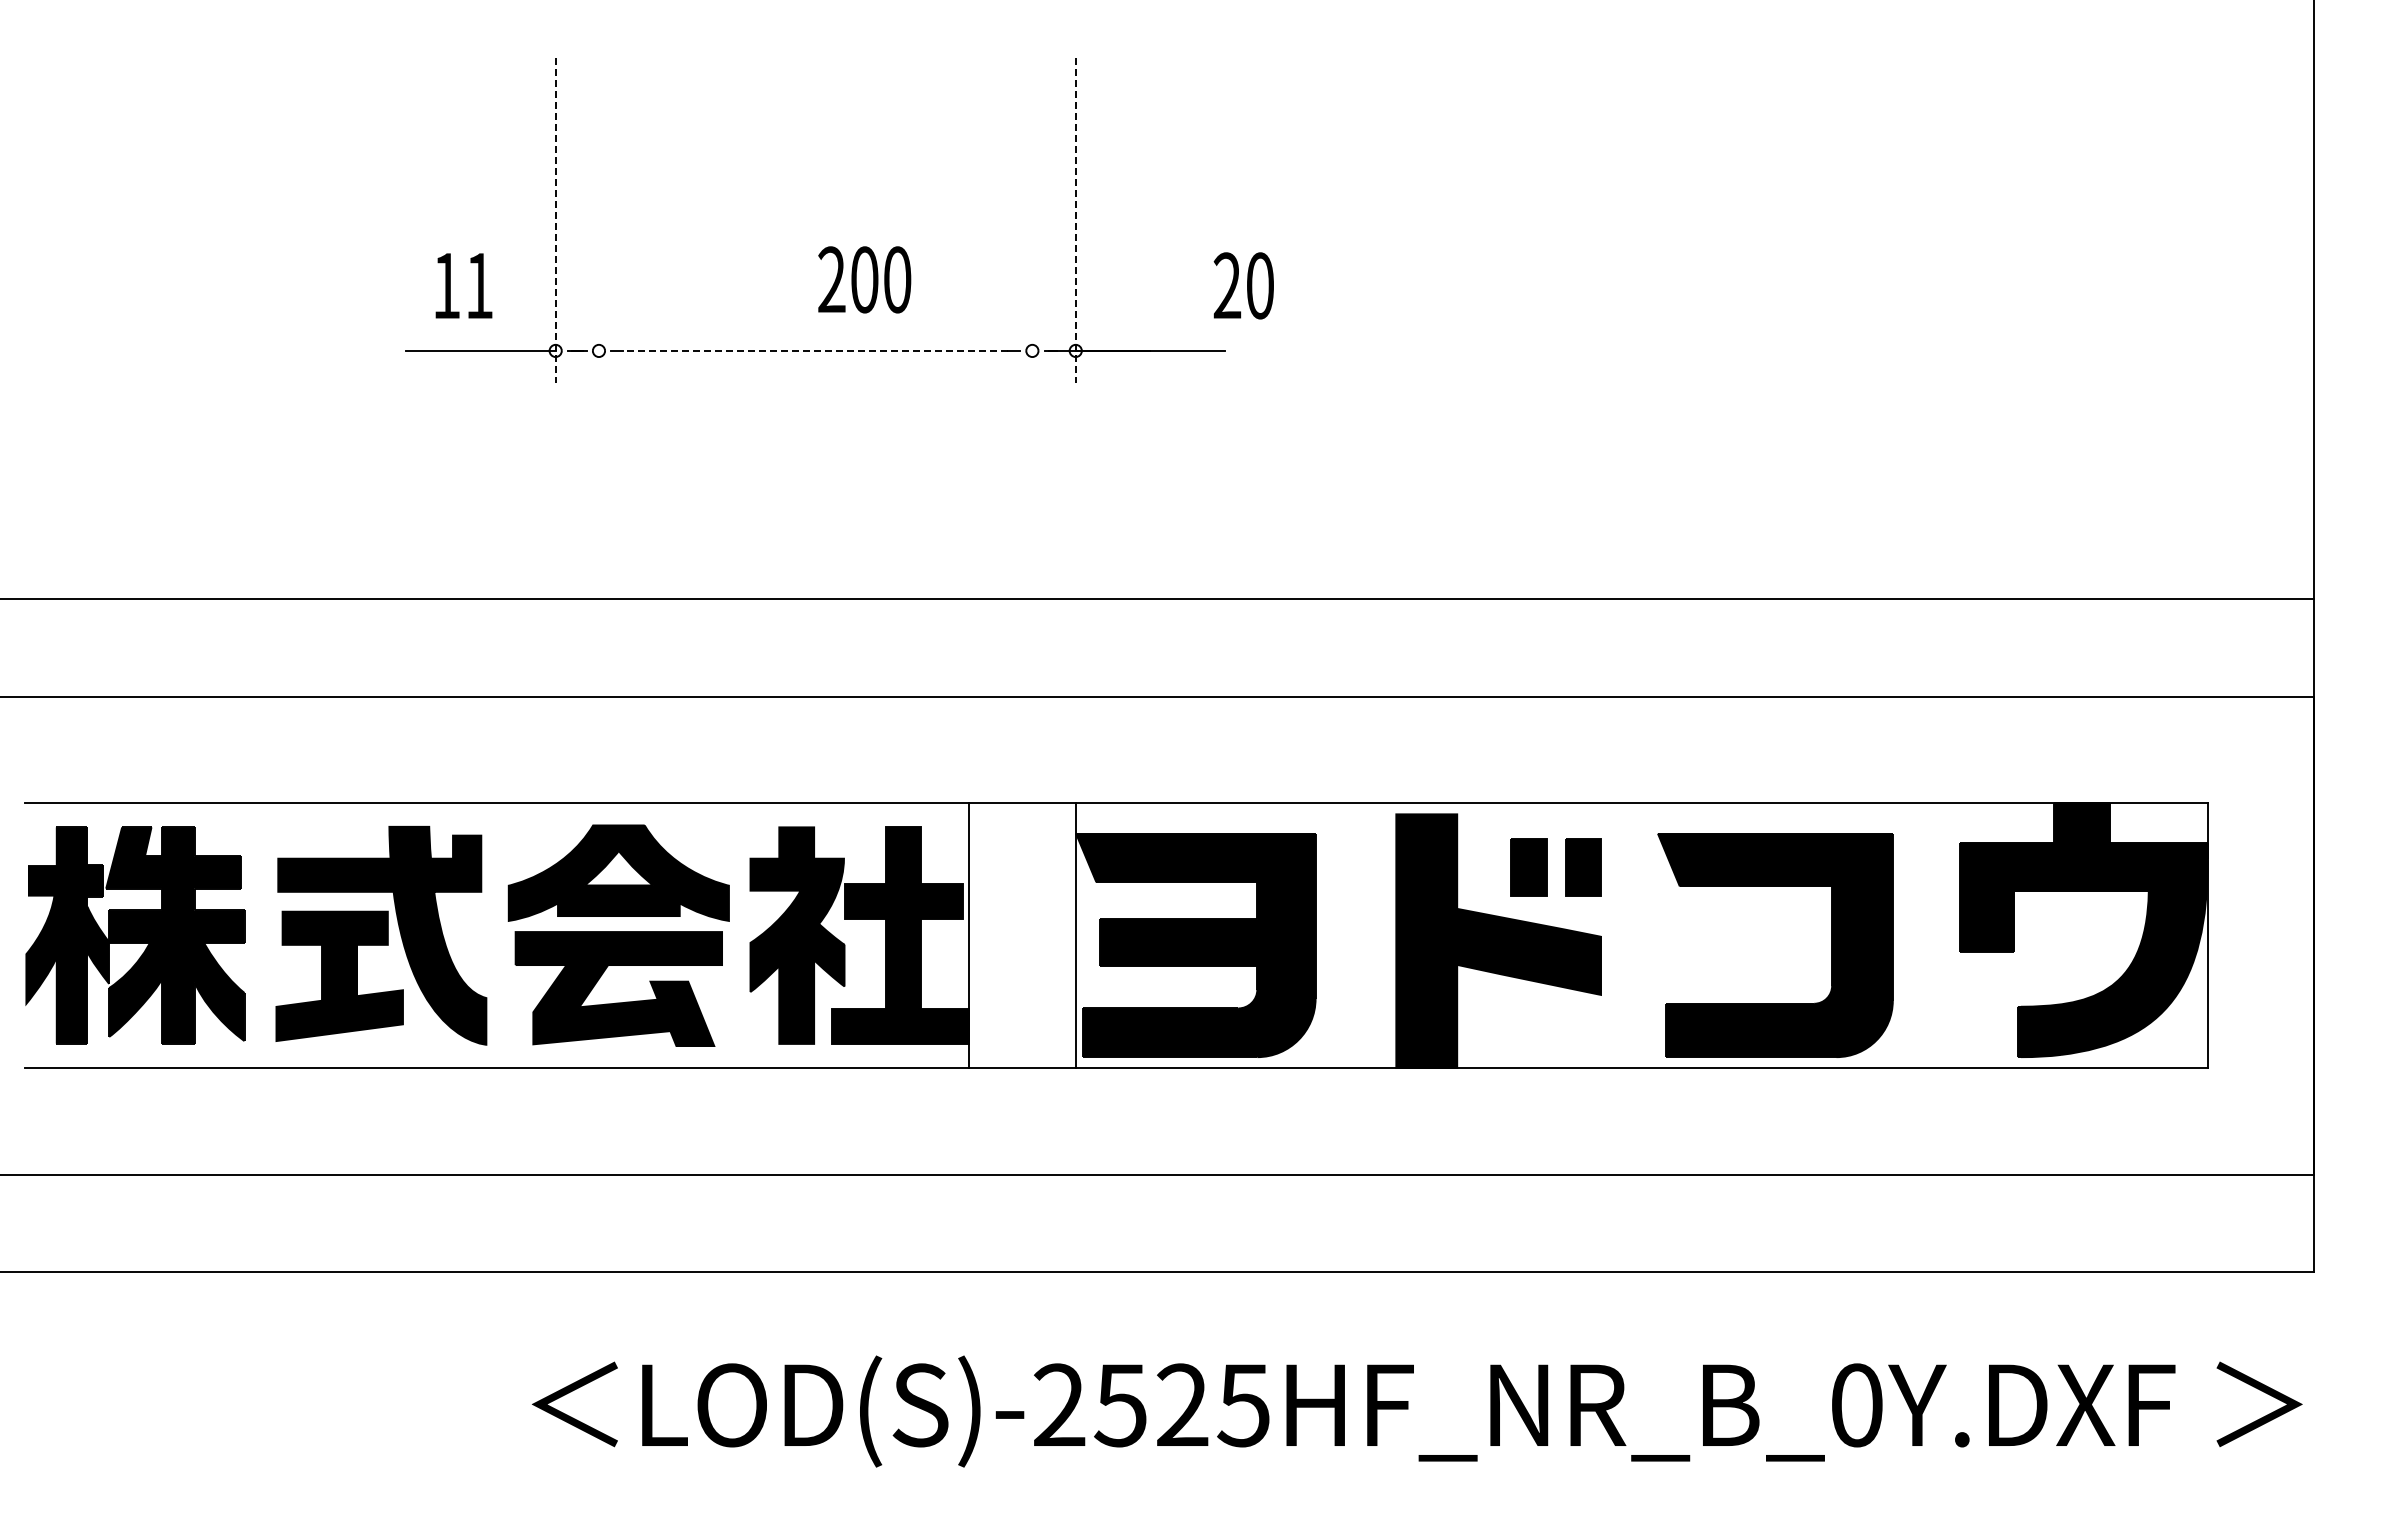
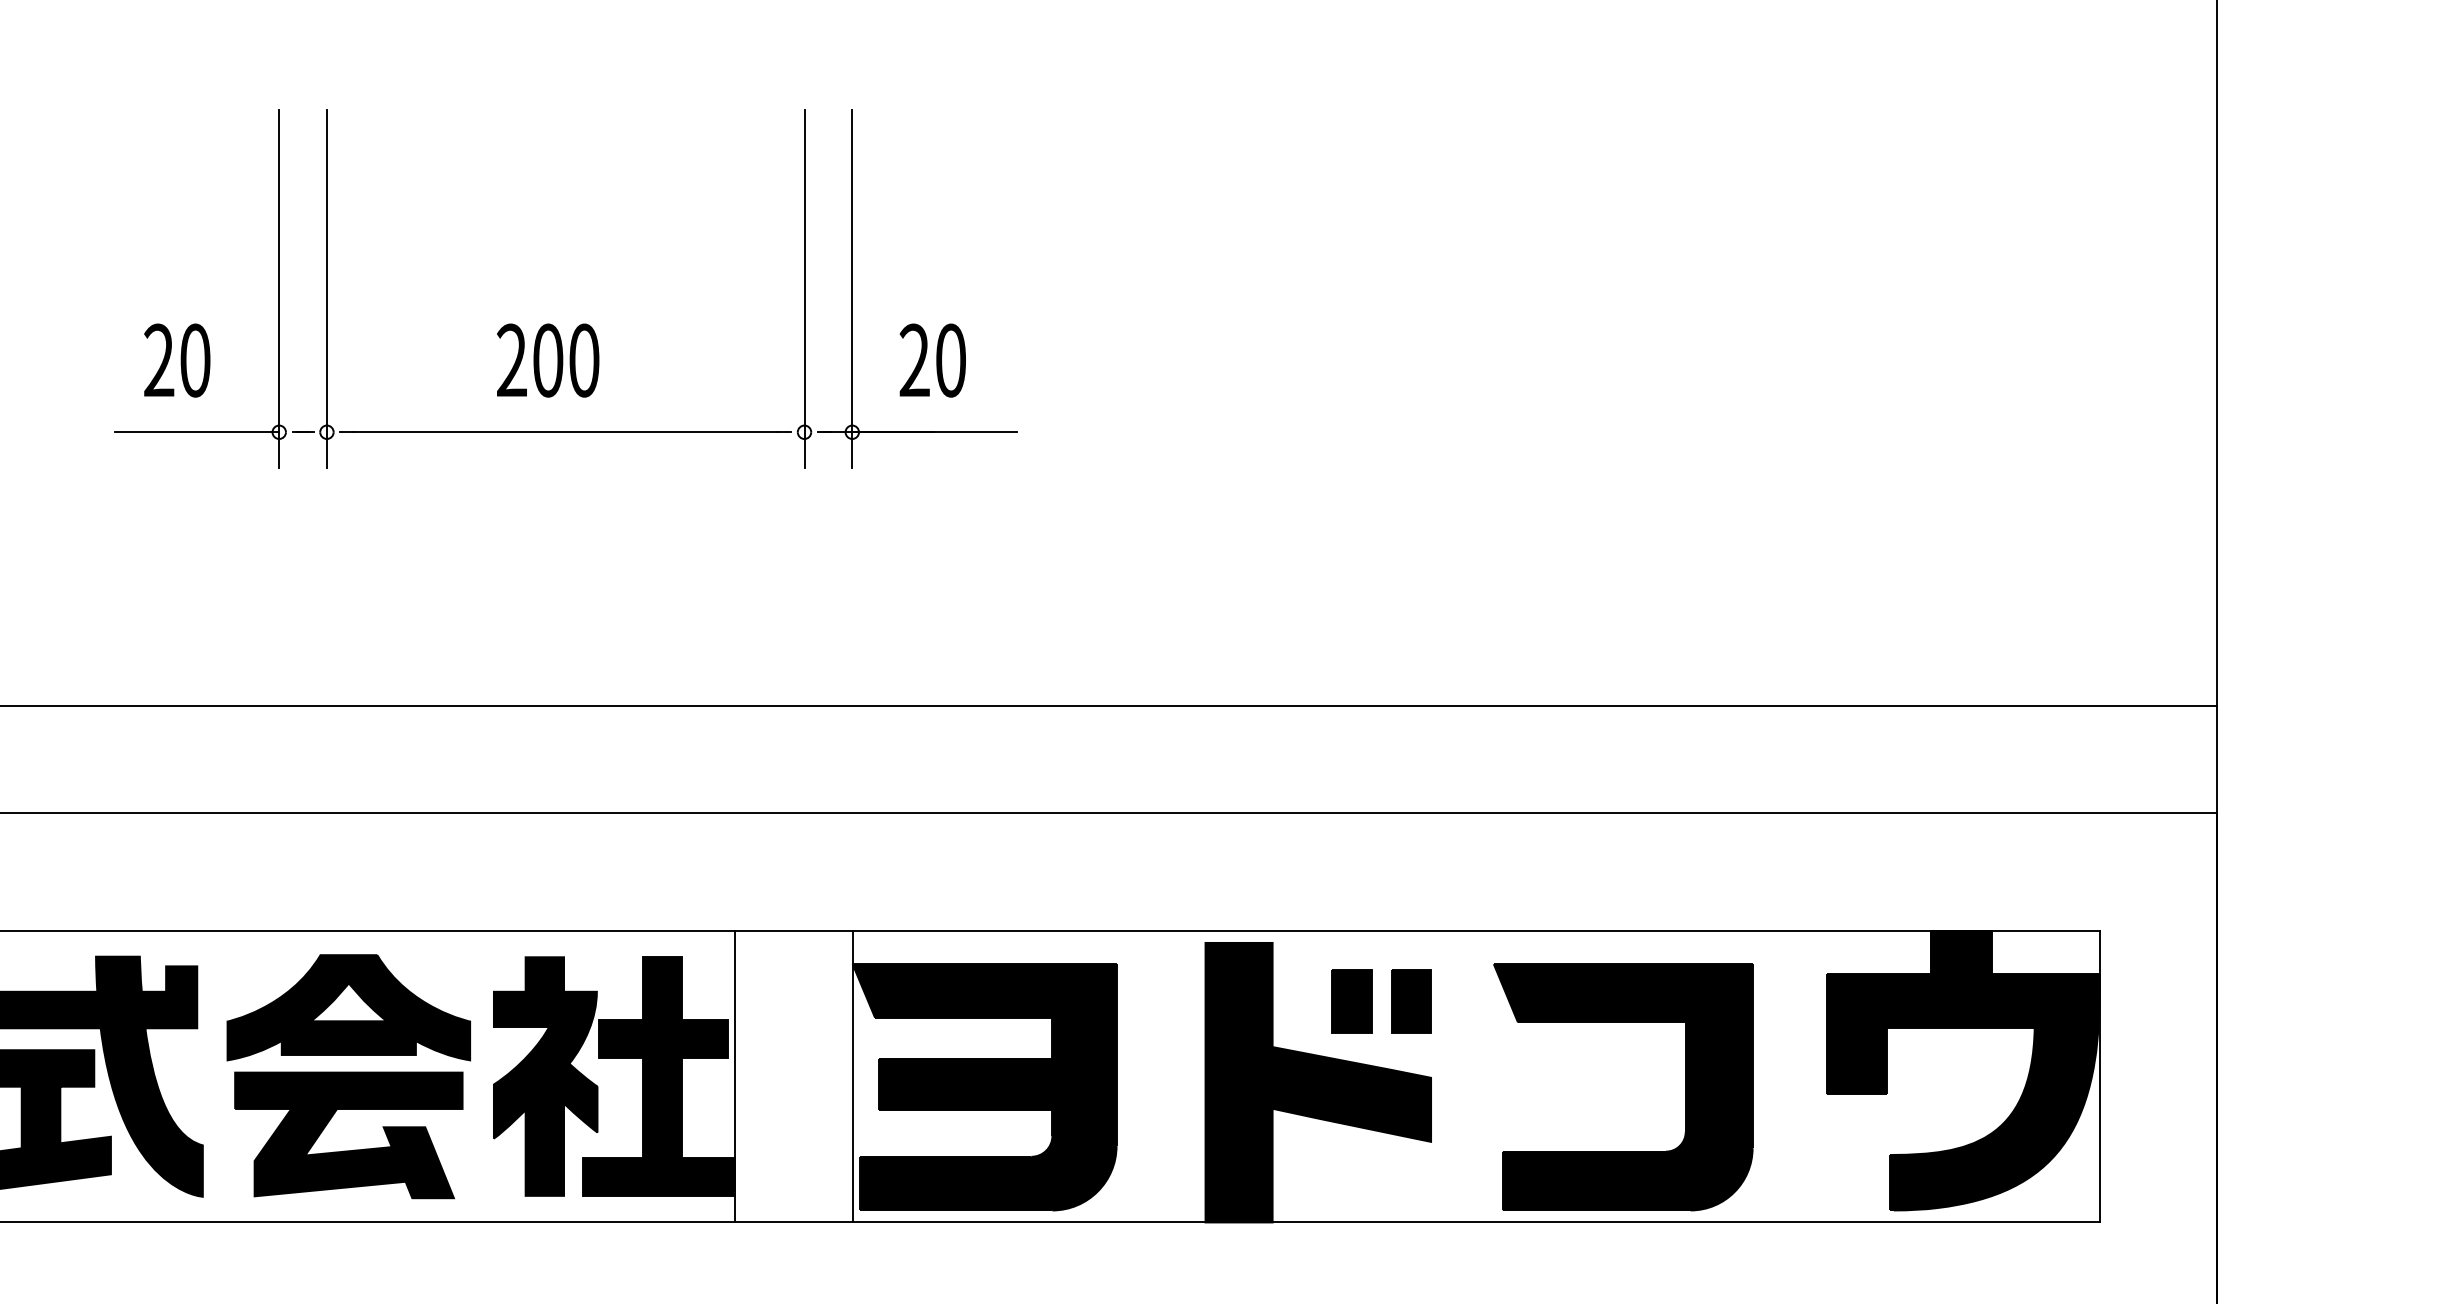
line: (555, 220) -> (279, 288), dashed -> solid
line: (598, 220) -> (326, 288), added
line: (1032, 220) -> (804, 288), added
line: (1075, 220) -> (852, 288), dashed -> solid
text: (864, 279) -> (547, 360), moved
text: (463, 285) -> (177, 360), 11 -> 20
text: (1243, 285) -> (932, 360), moved
line: (815, 350) -> (565, 431), dashed -> solid

